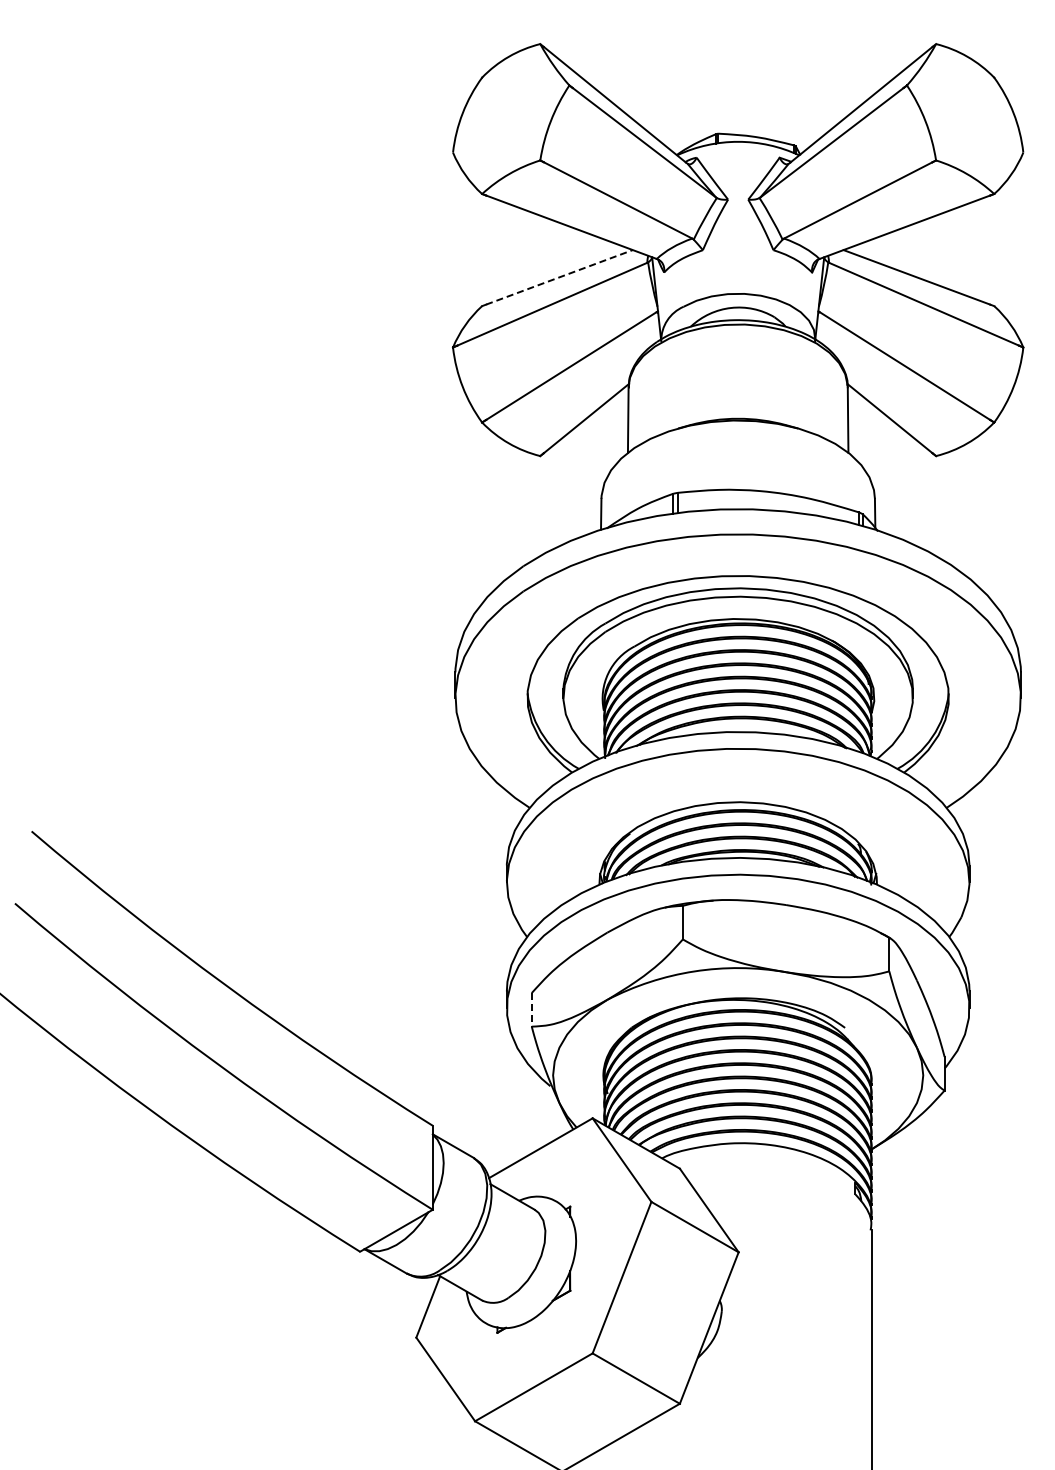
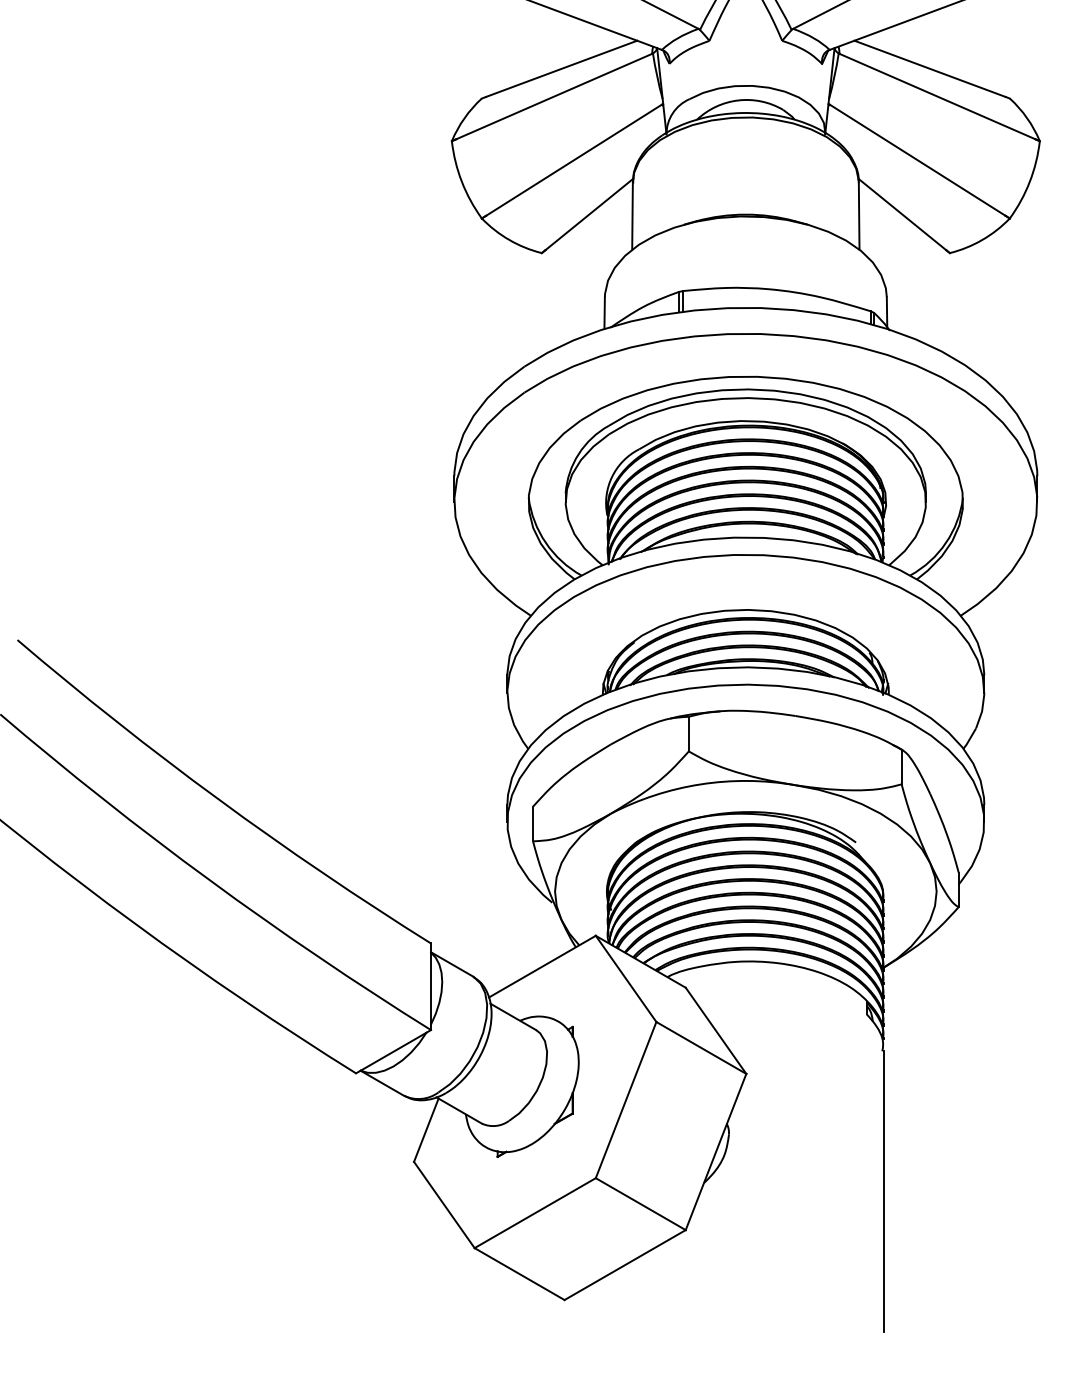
line: (559, 277) -> (561, 69), dashed -> solid
line: (531, 1009) -> (532, 823), dashed -> solid

